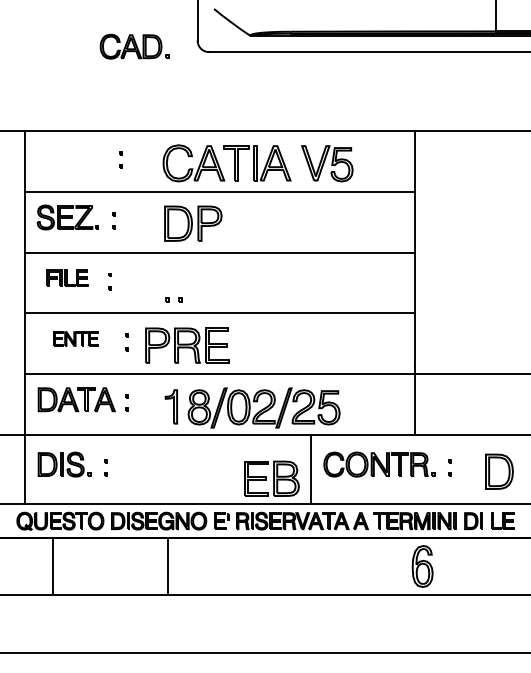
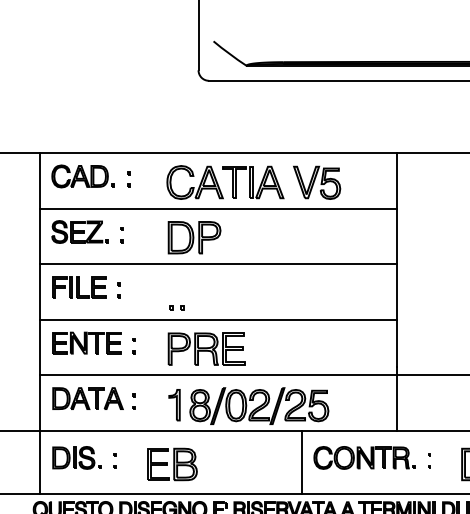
part: (134, 46) -> (83, 176), moved
part: (67, 278) -> (79, 287), size x1.43
part: (75, 338) -> (86, 342), size x1.67
part: (187, 345) -> (206, 349), moved
part: (271, 478) -> (171, 464), moved

